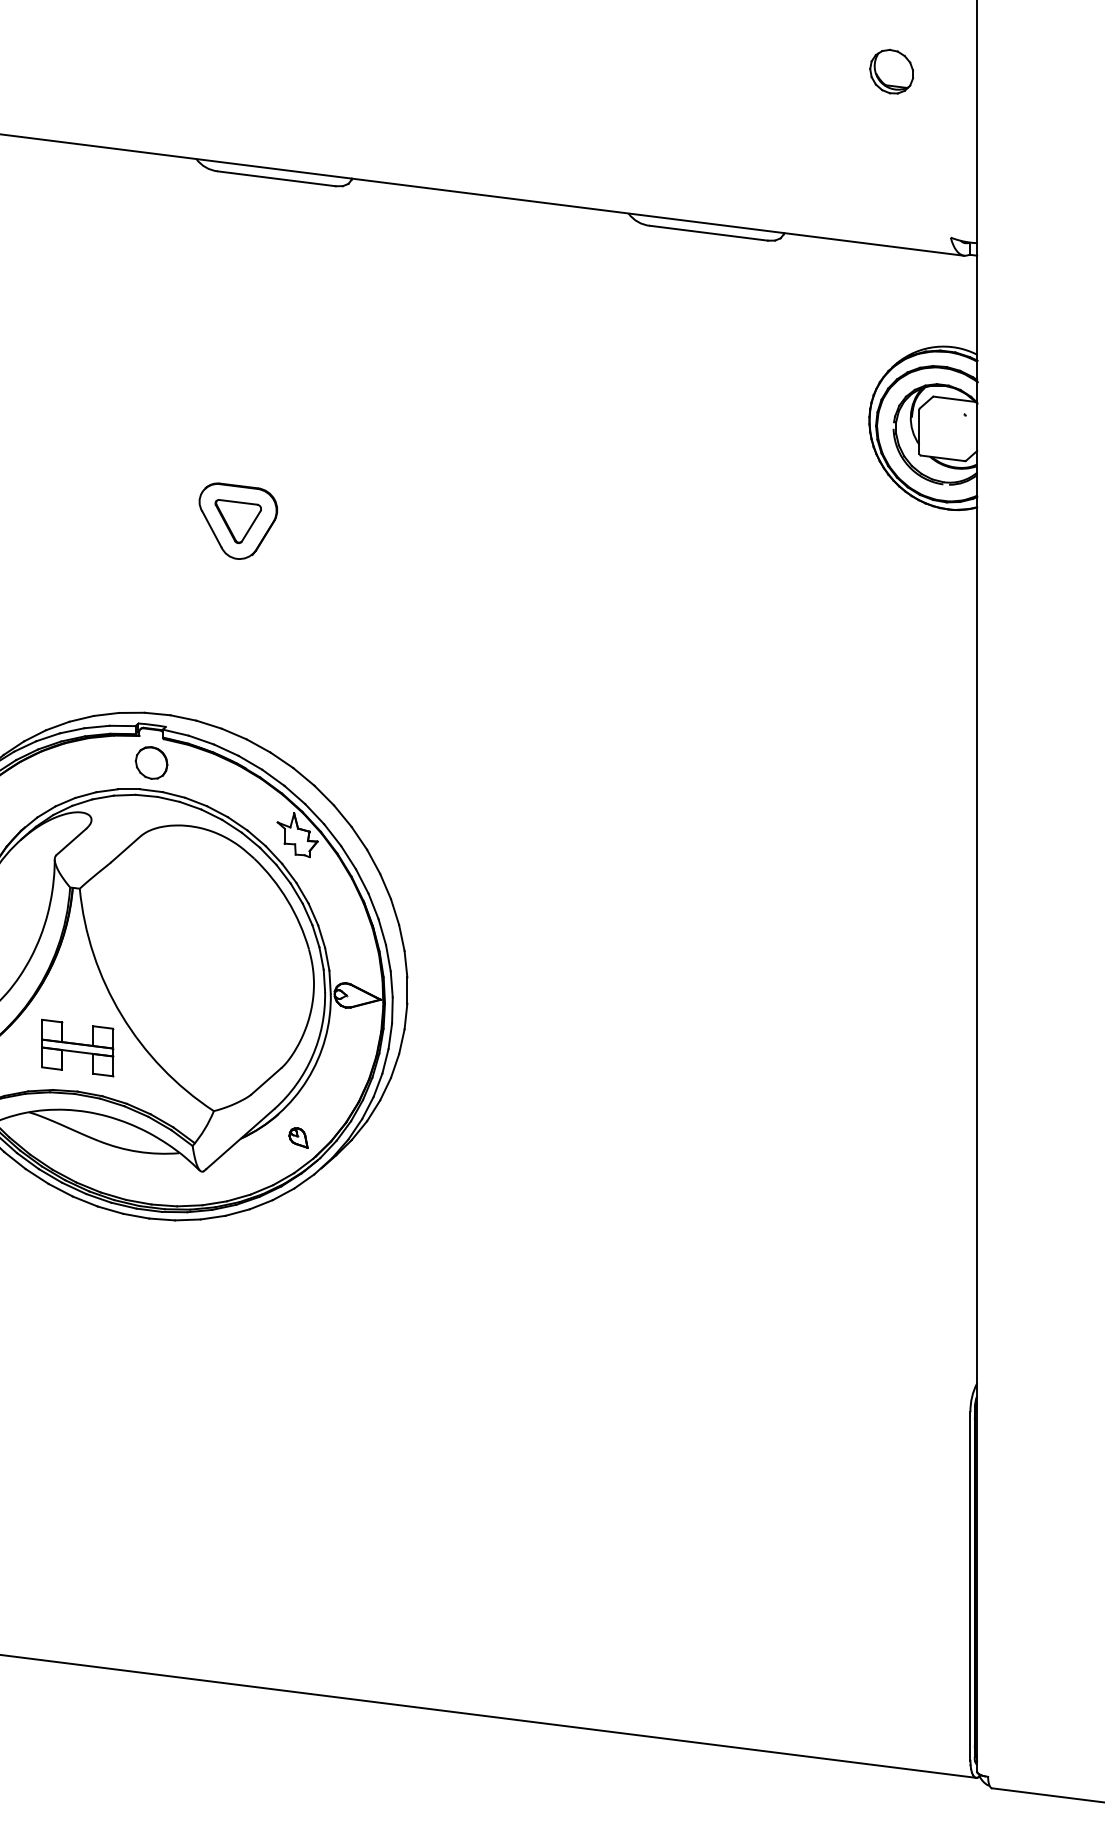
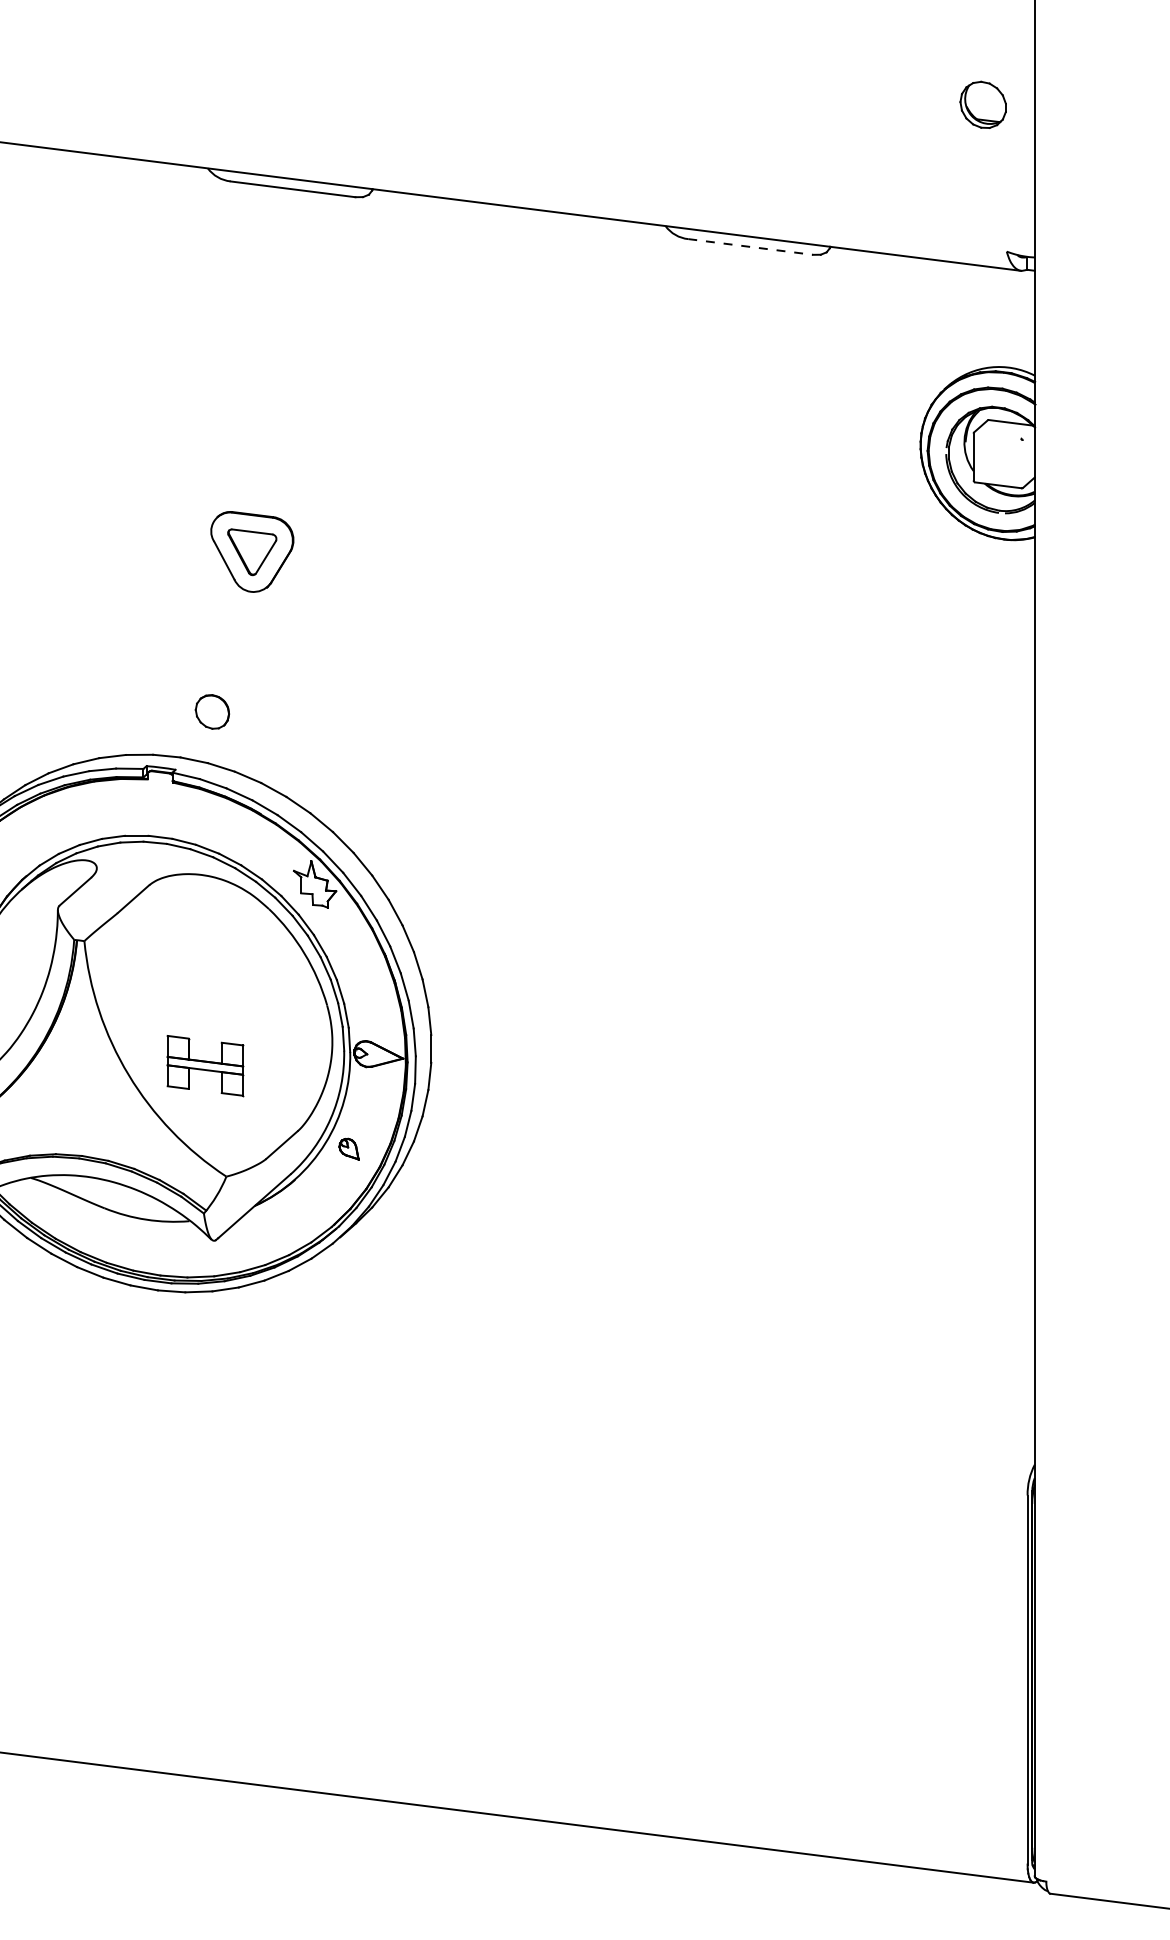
part: (891, 71) -> (982, 104), moved
line: (708, 232) -> (750, 246), solid -> dashed
part: (151, 762) -> (212, 711), moved
part: (77, 1048) -> (205, 1066), moved
part: (298, 1137) -> (348, 1148), moved

